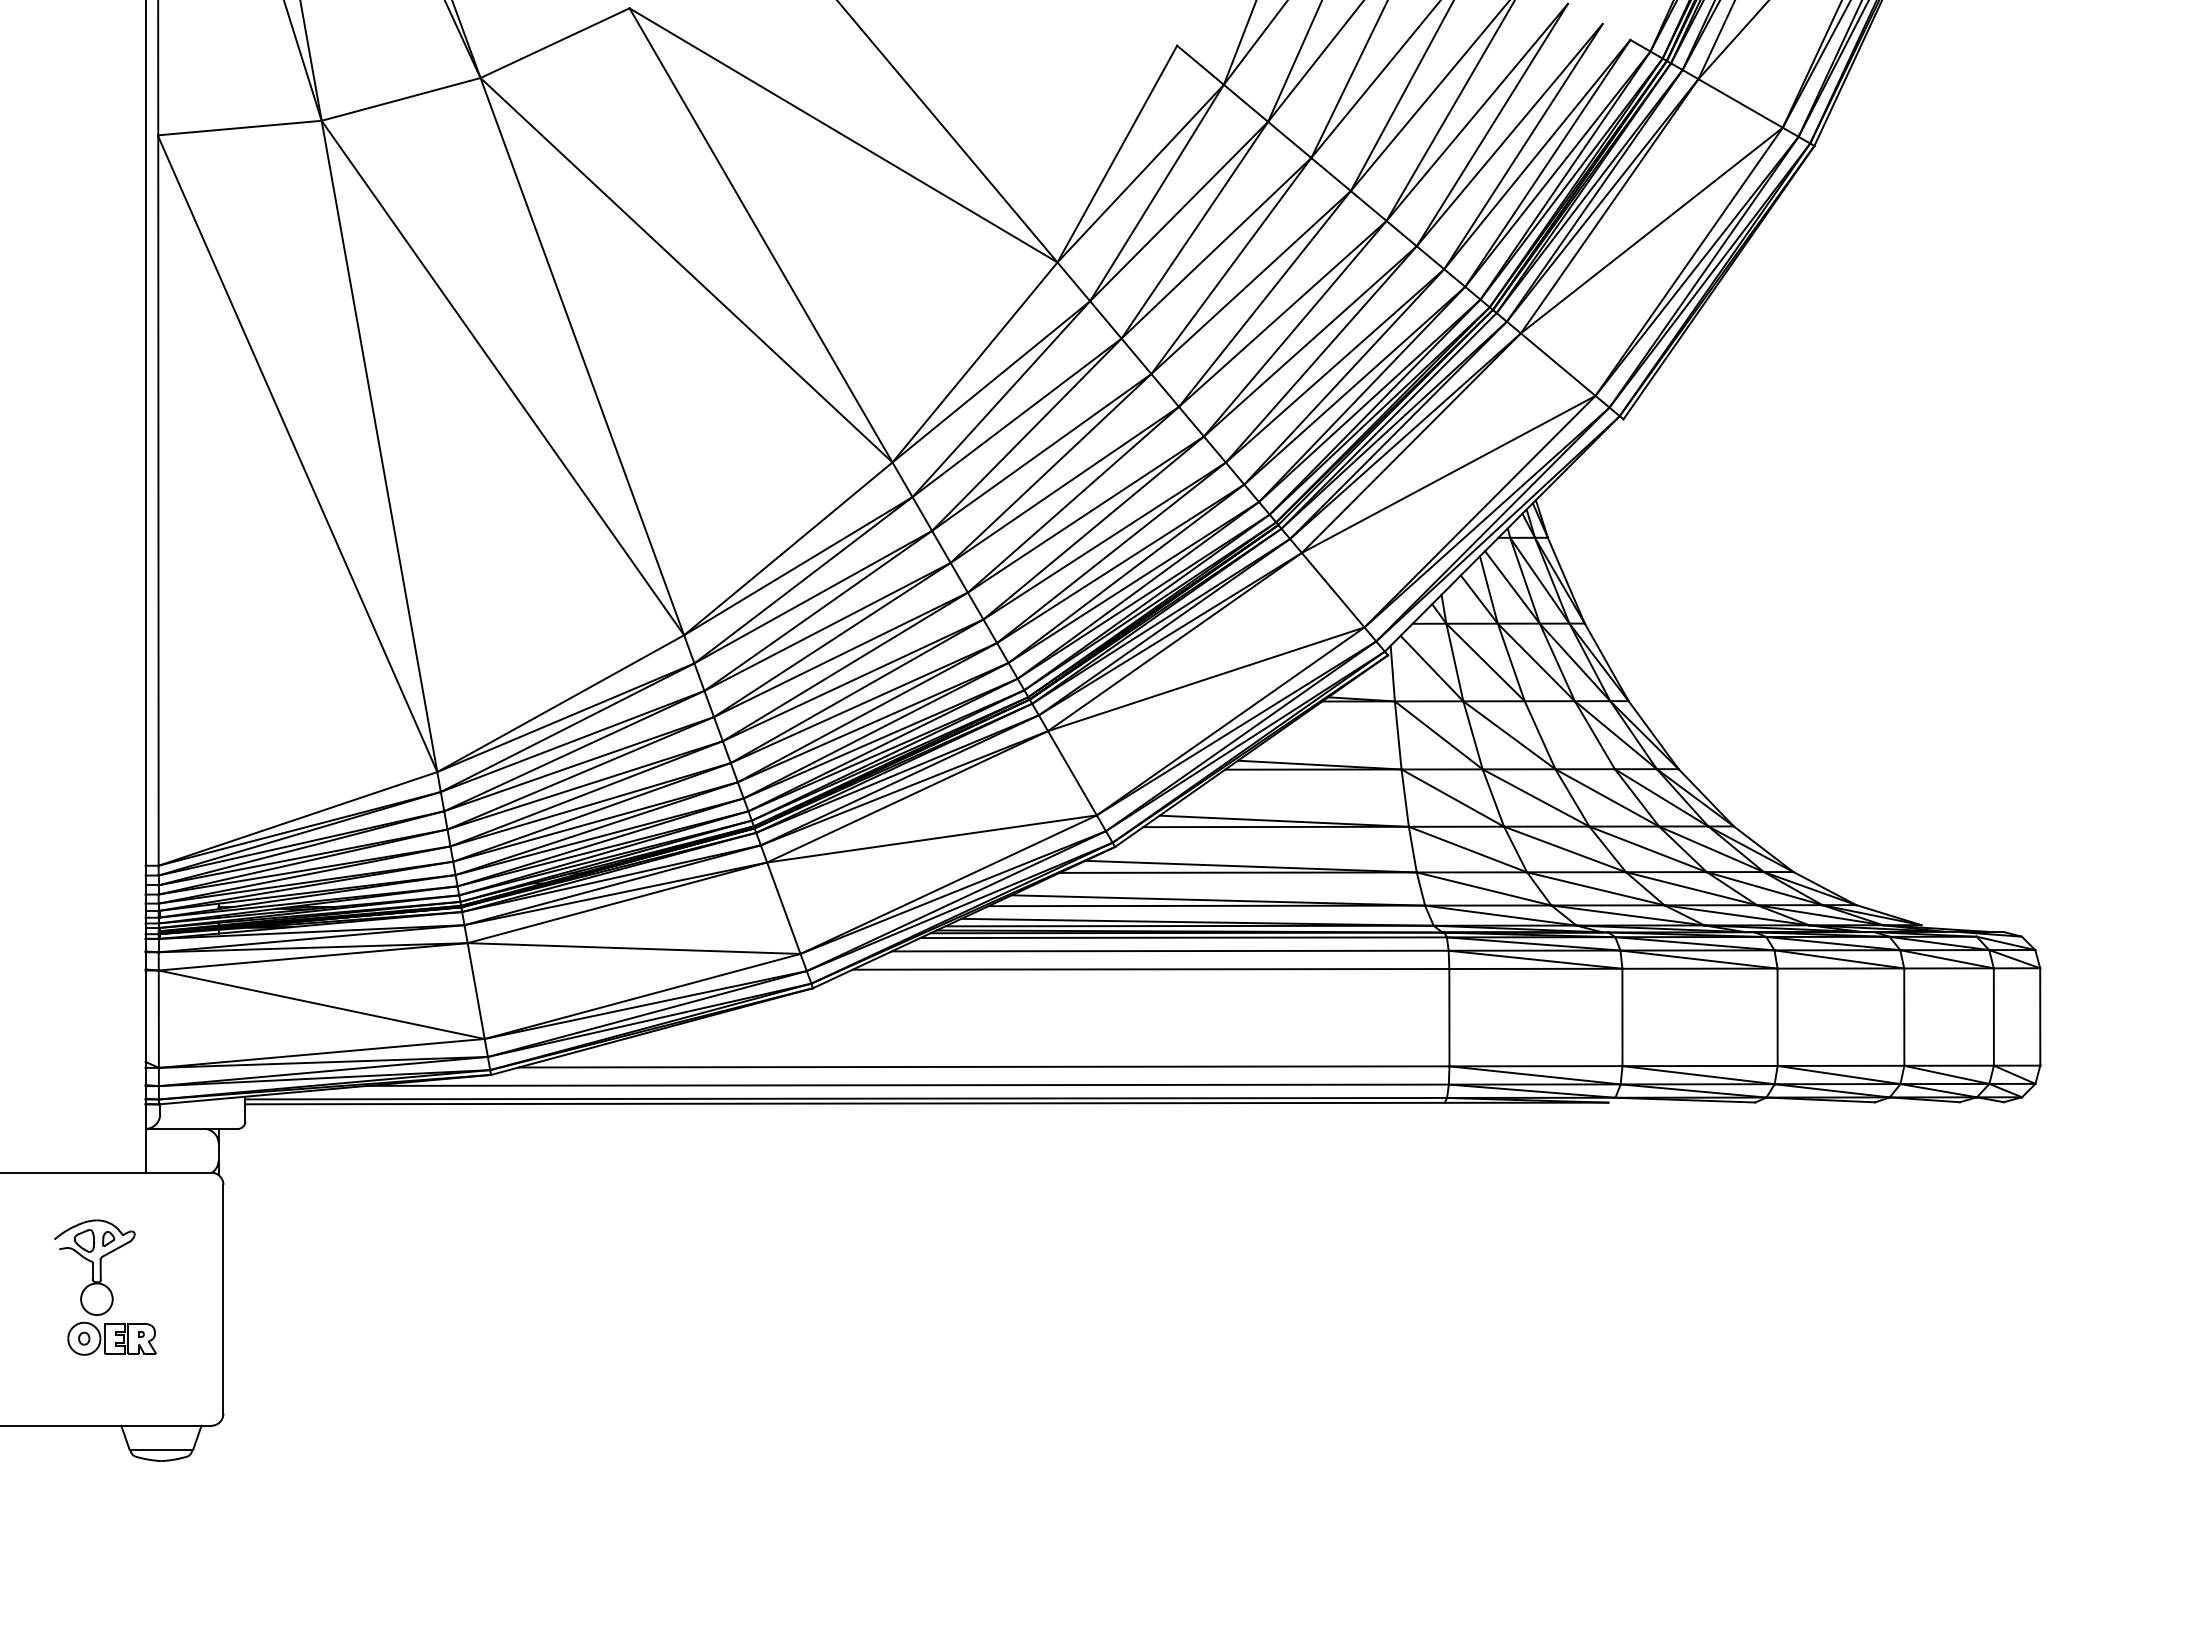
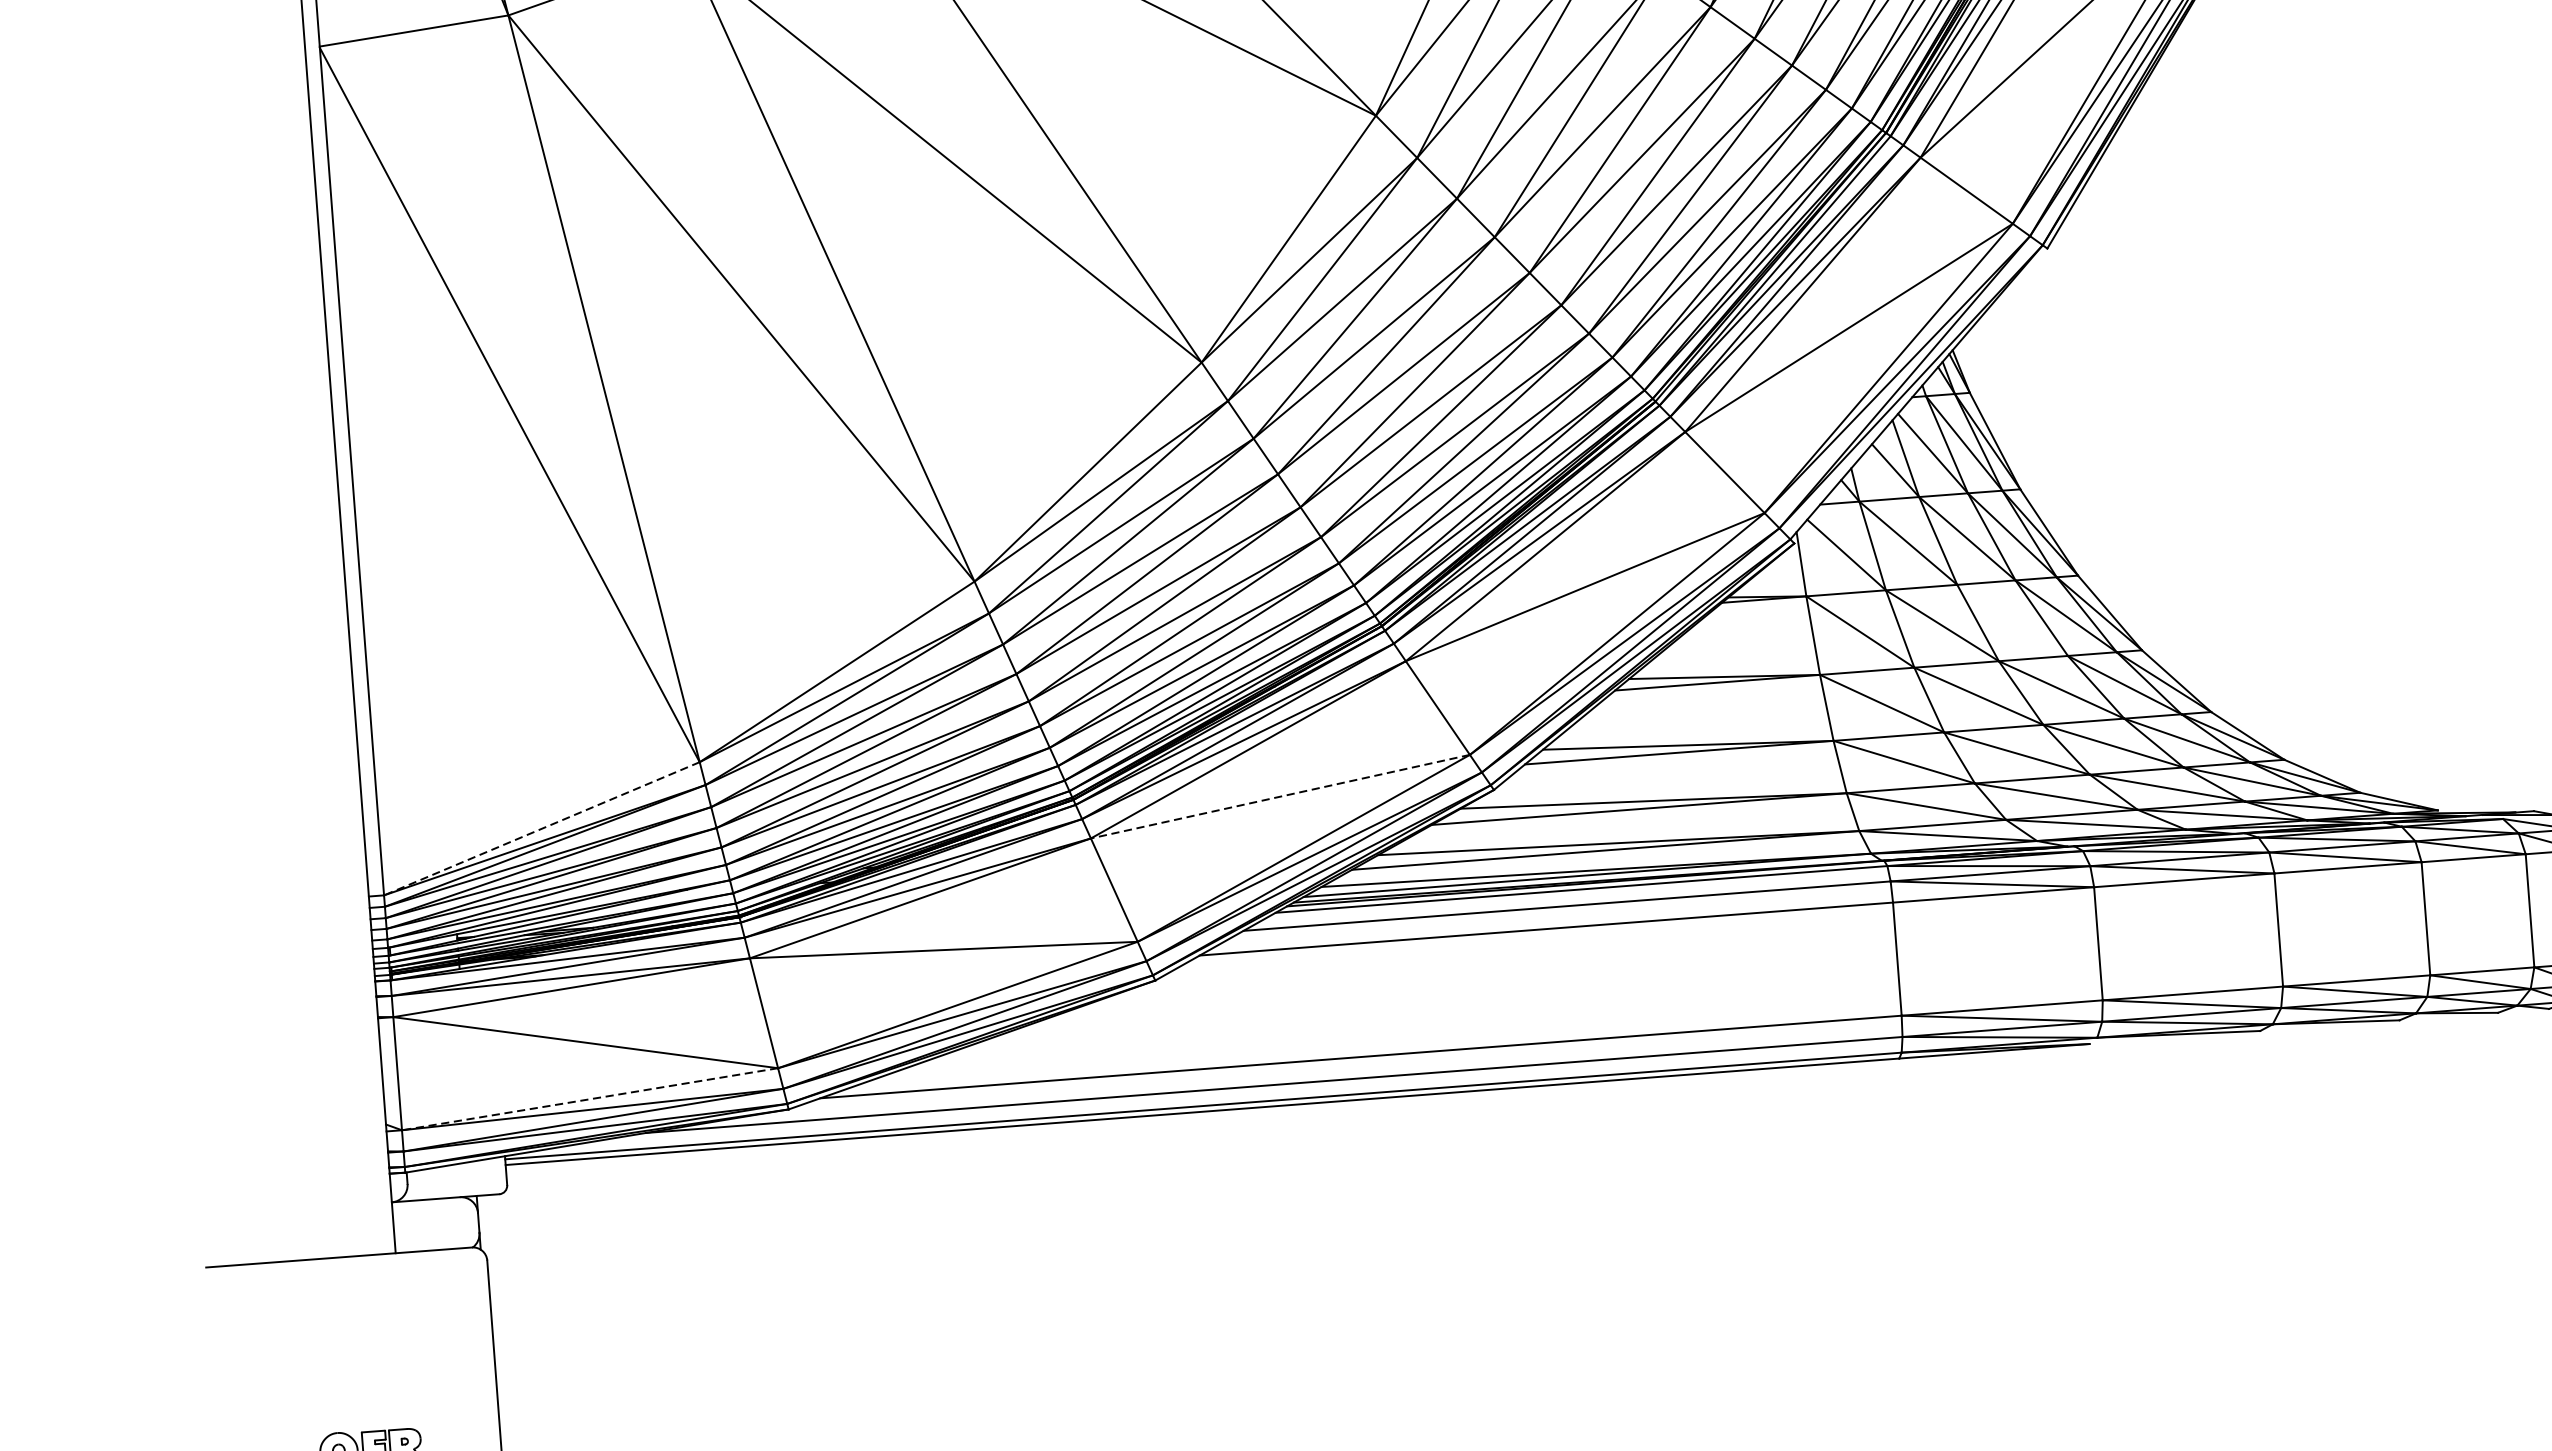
line: (297, 818) -> (541, 828), solid -> dashed
line: (931, 838) -> (1279, 796), solid -> dashed
line: (321, 1053) -> (589, 1099), solid -> dashed
part: (94, 1267) -> (344, 1367), removed

